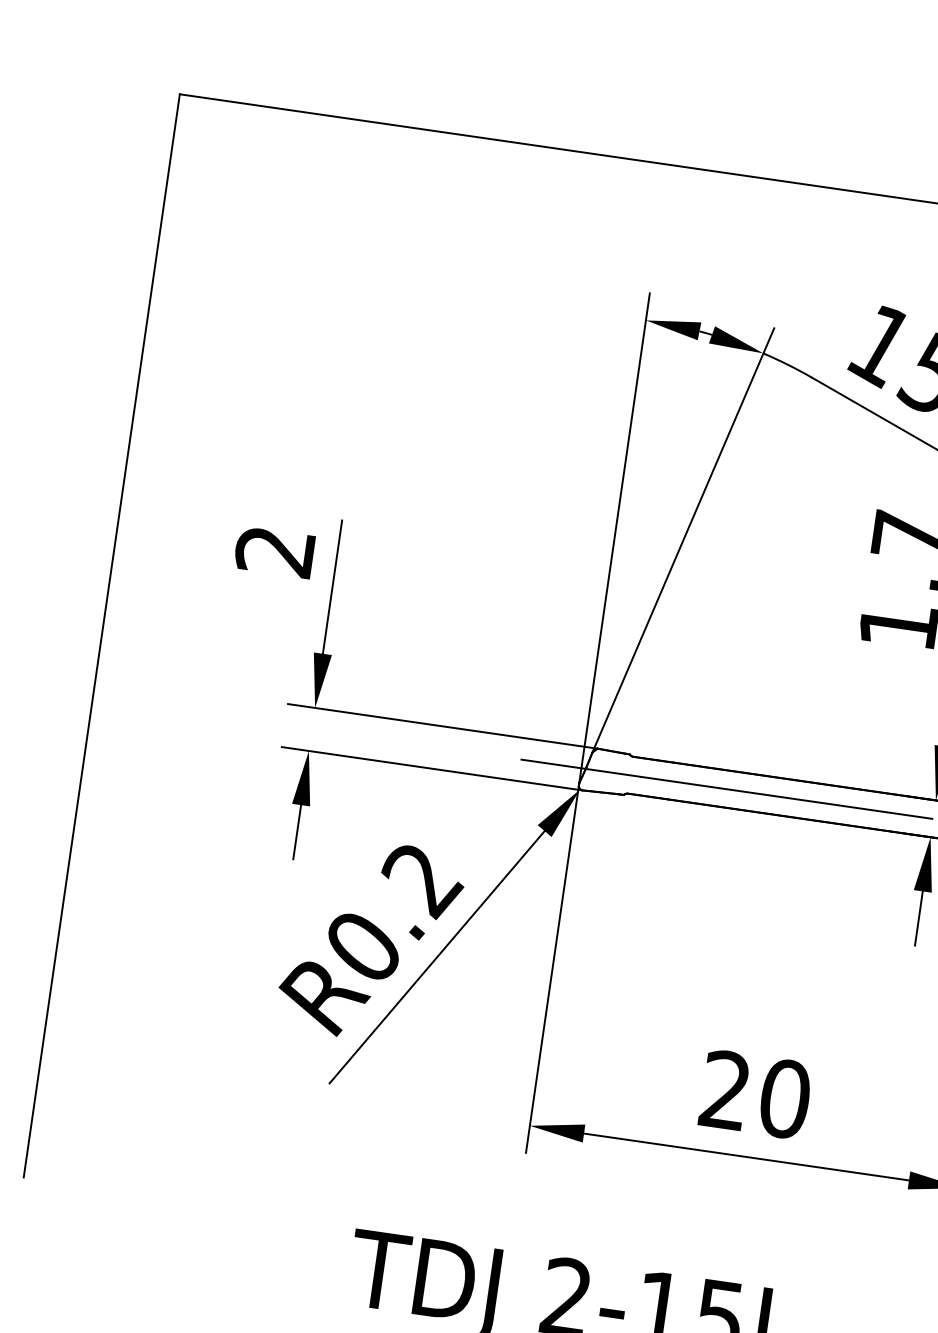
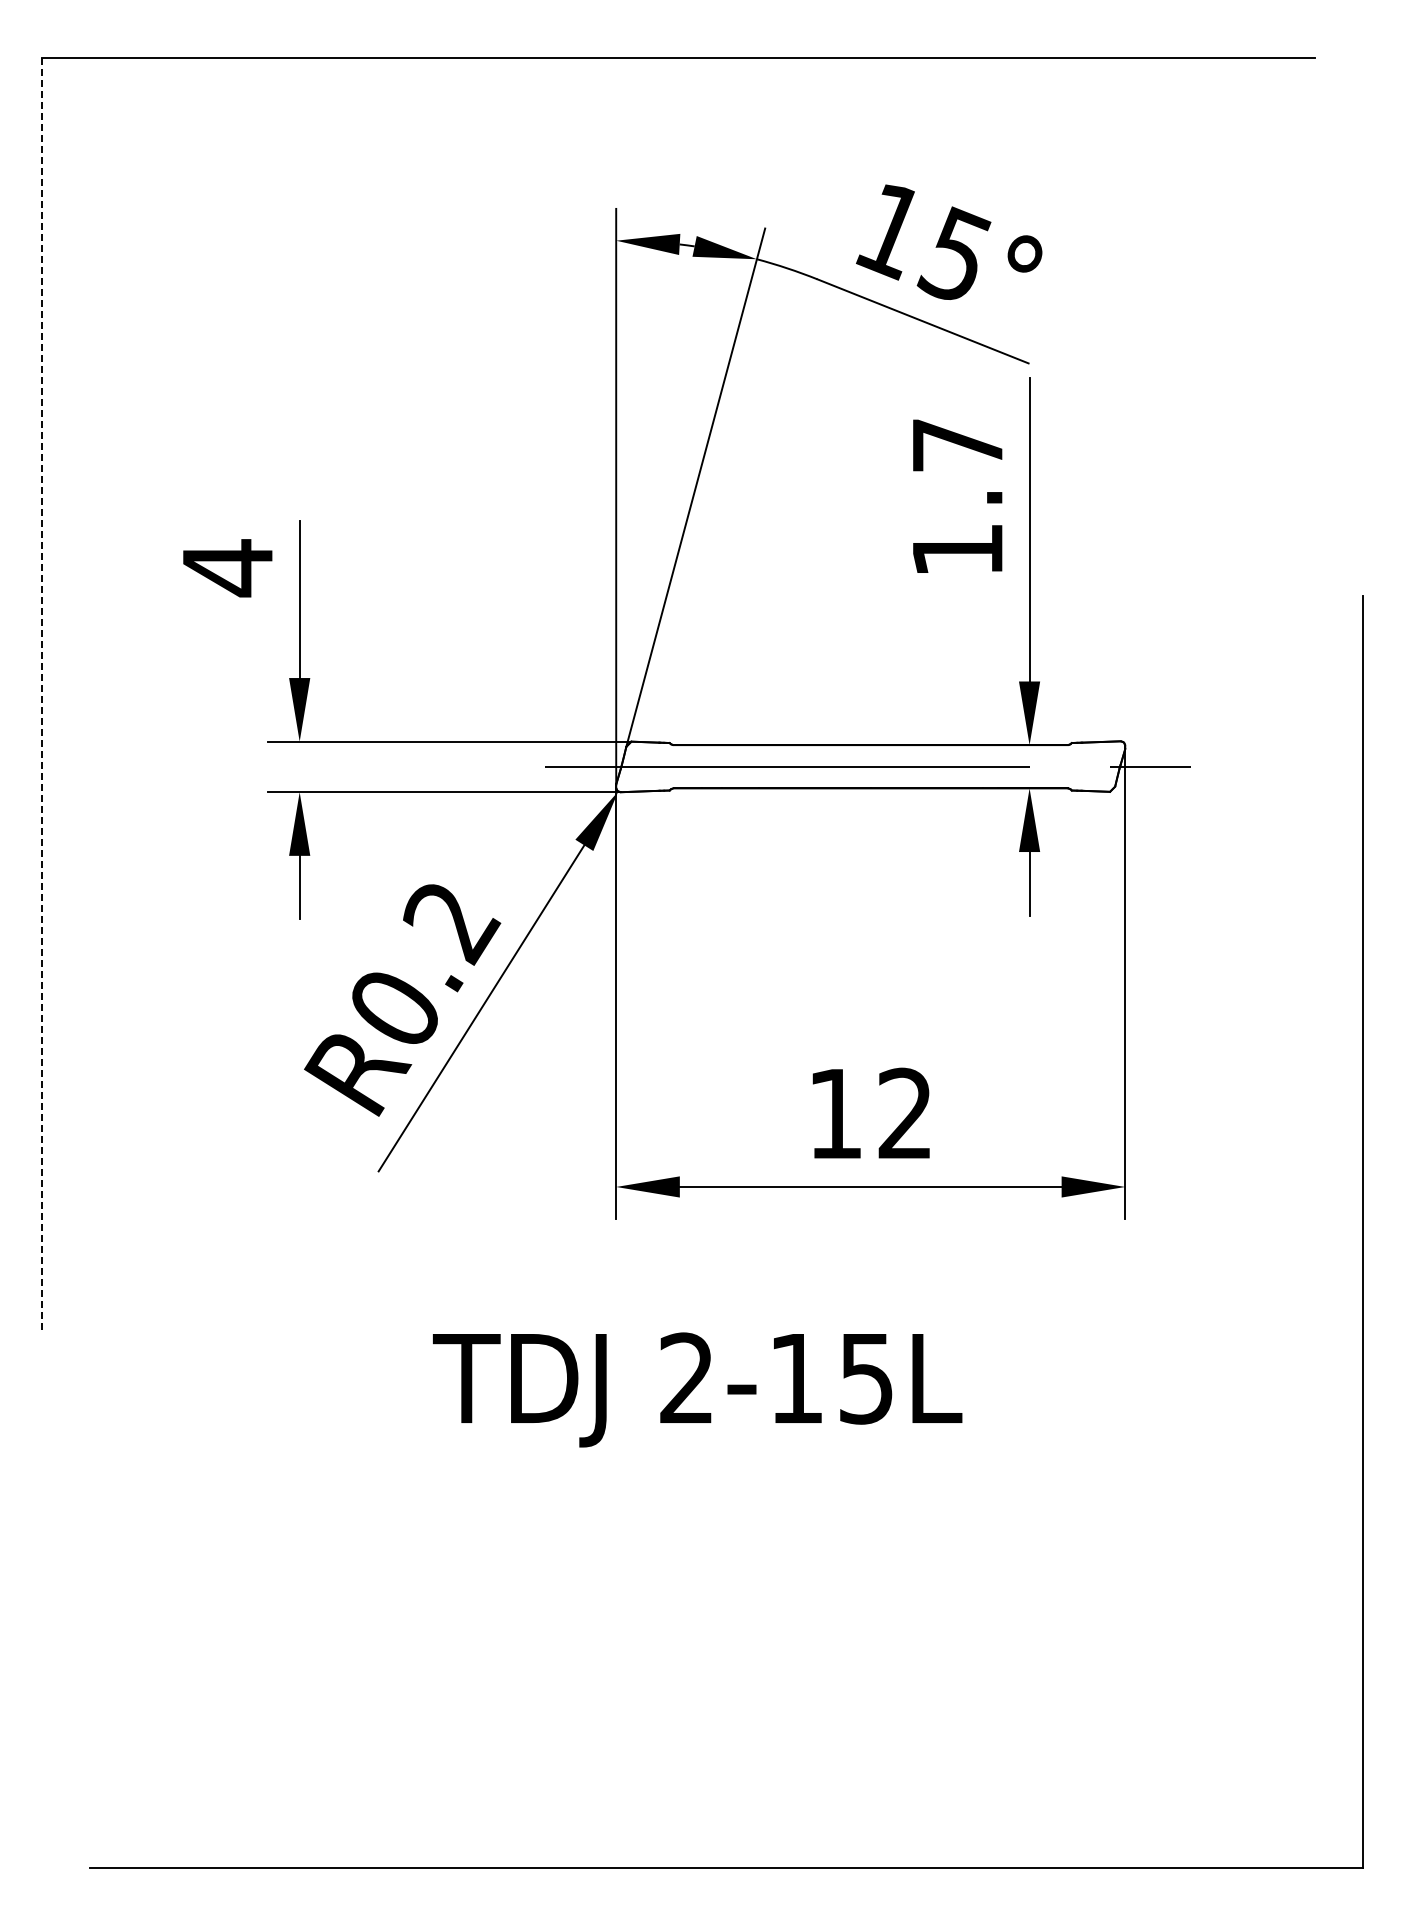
text: (274, 551) -> (226, 568), 2 -> 4
line: (102, 635) -> (42, 693), solid -> dashed
text: (755, 1094) -> (870, 1113), 20 -> 12

